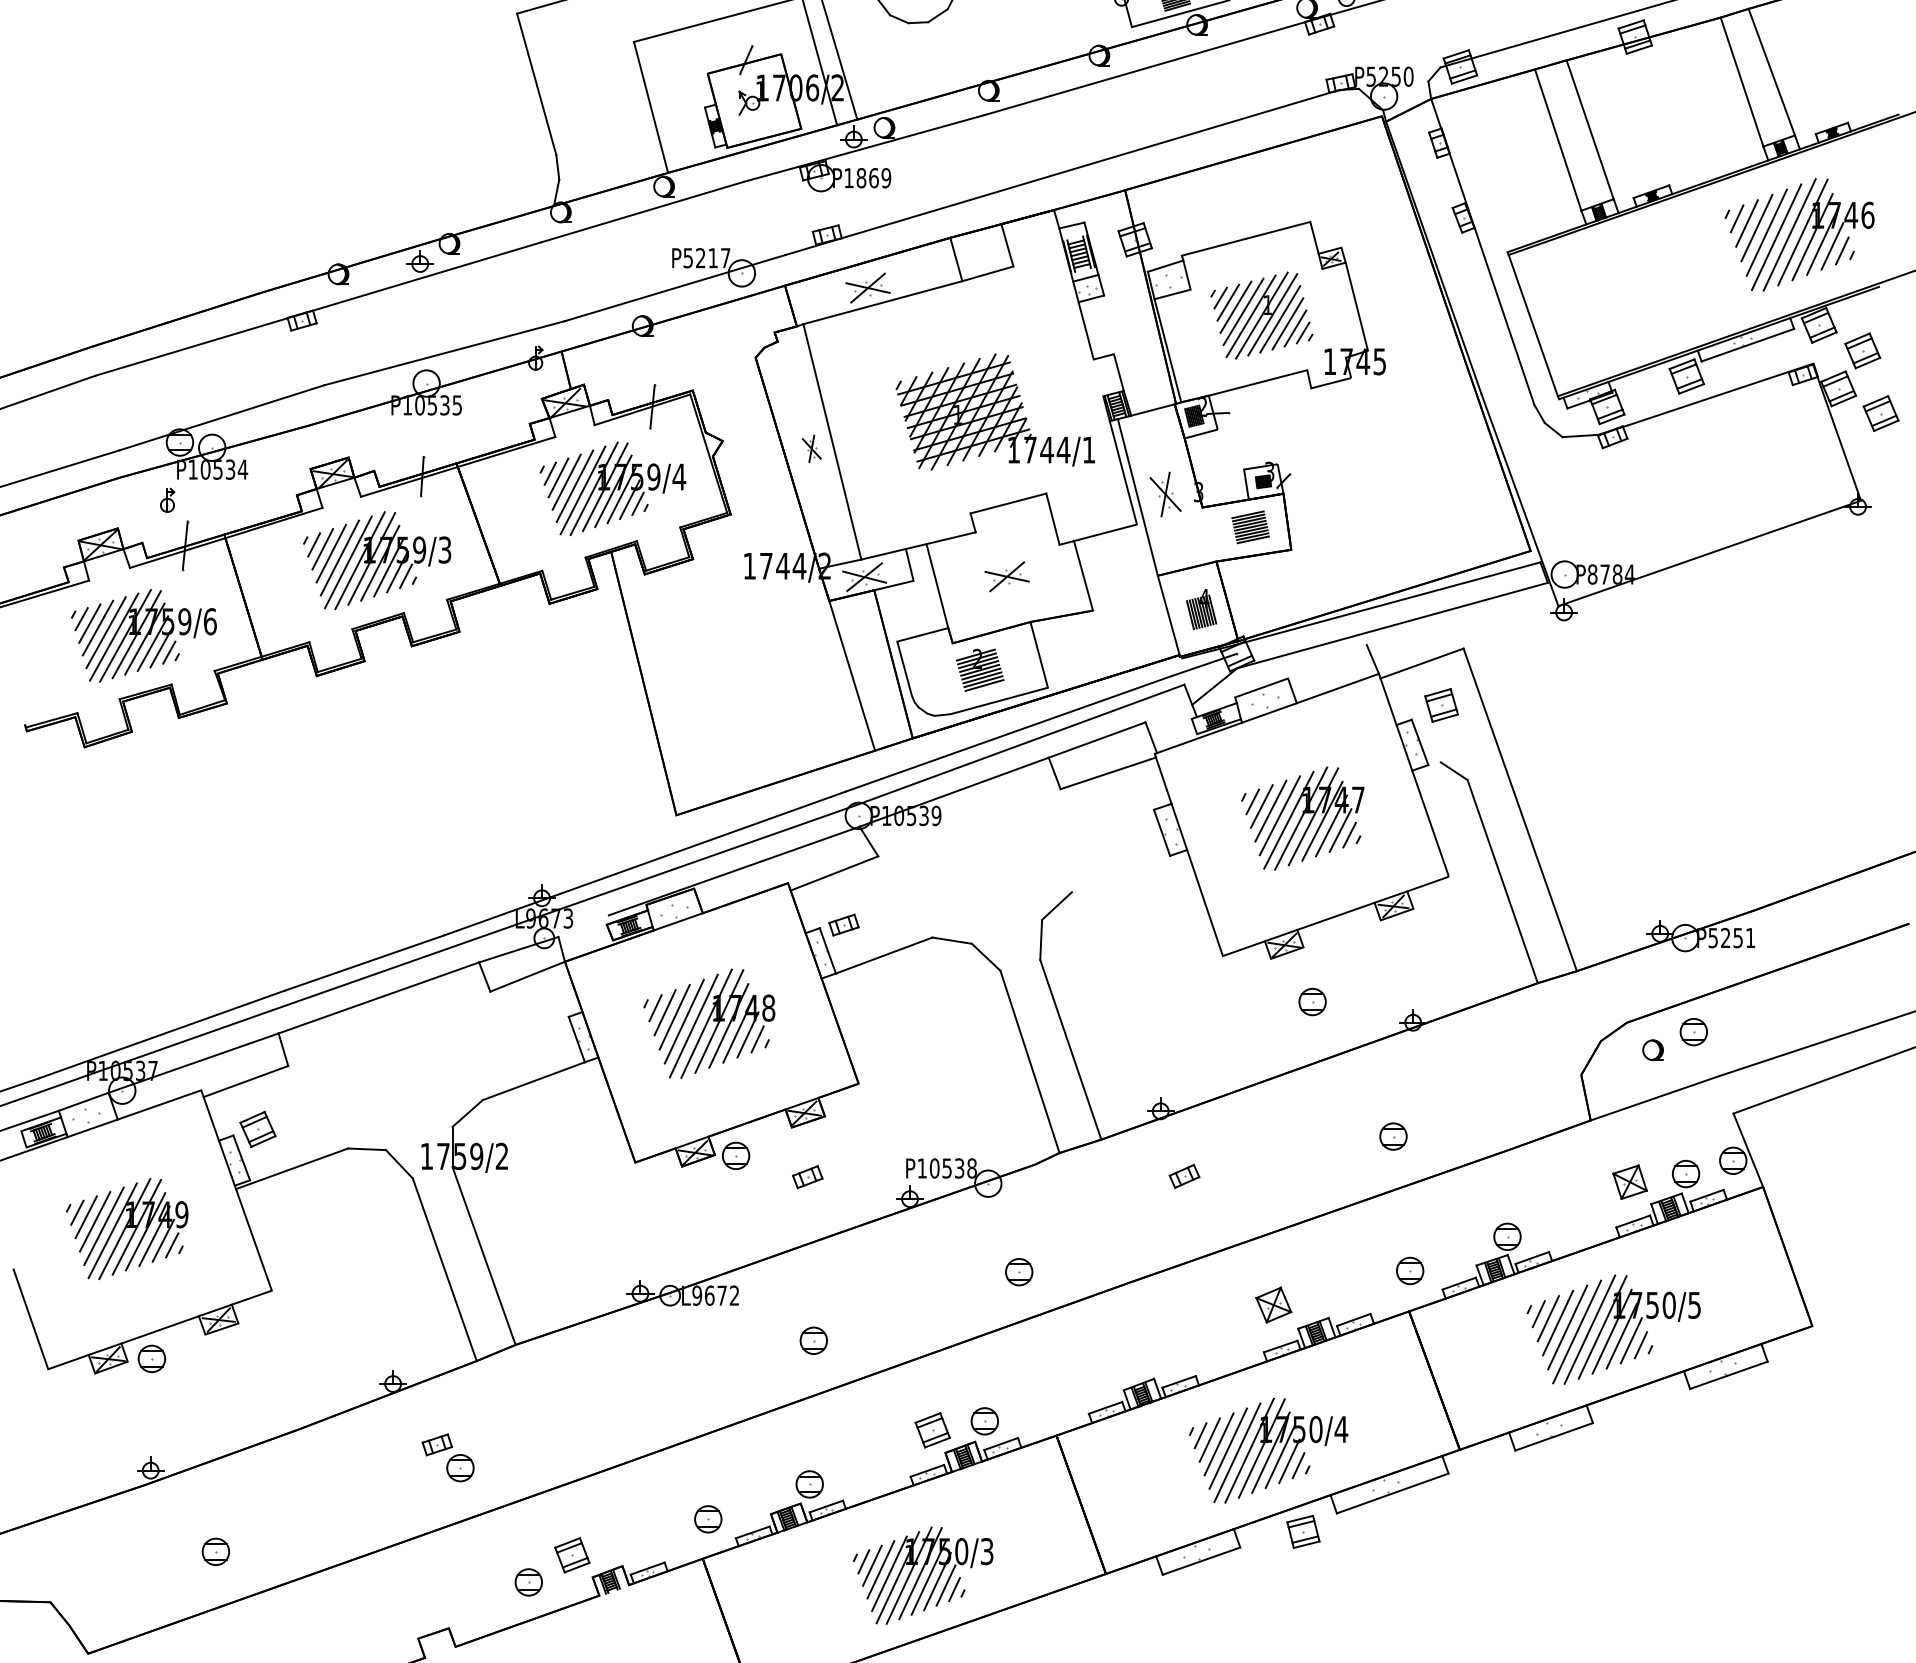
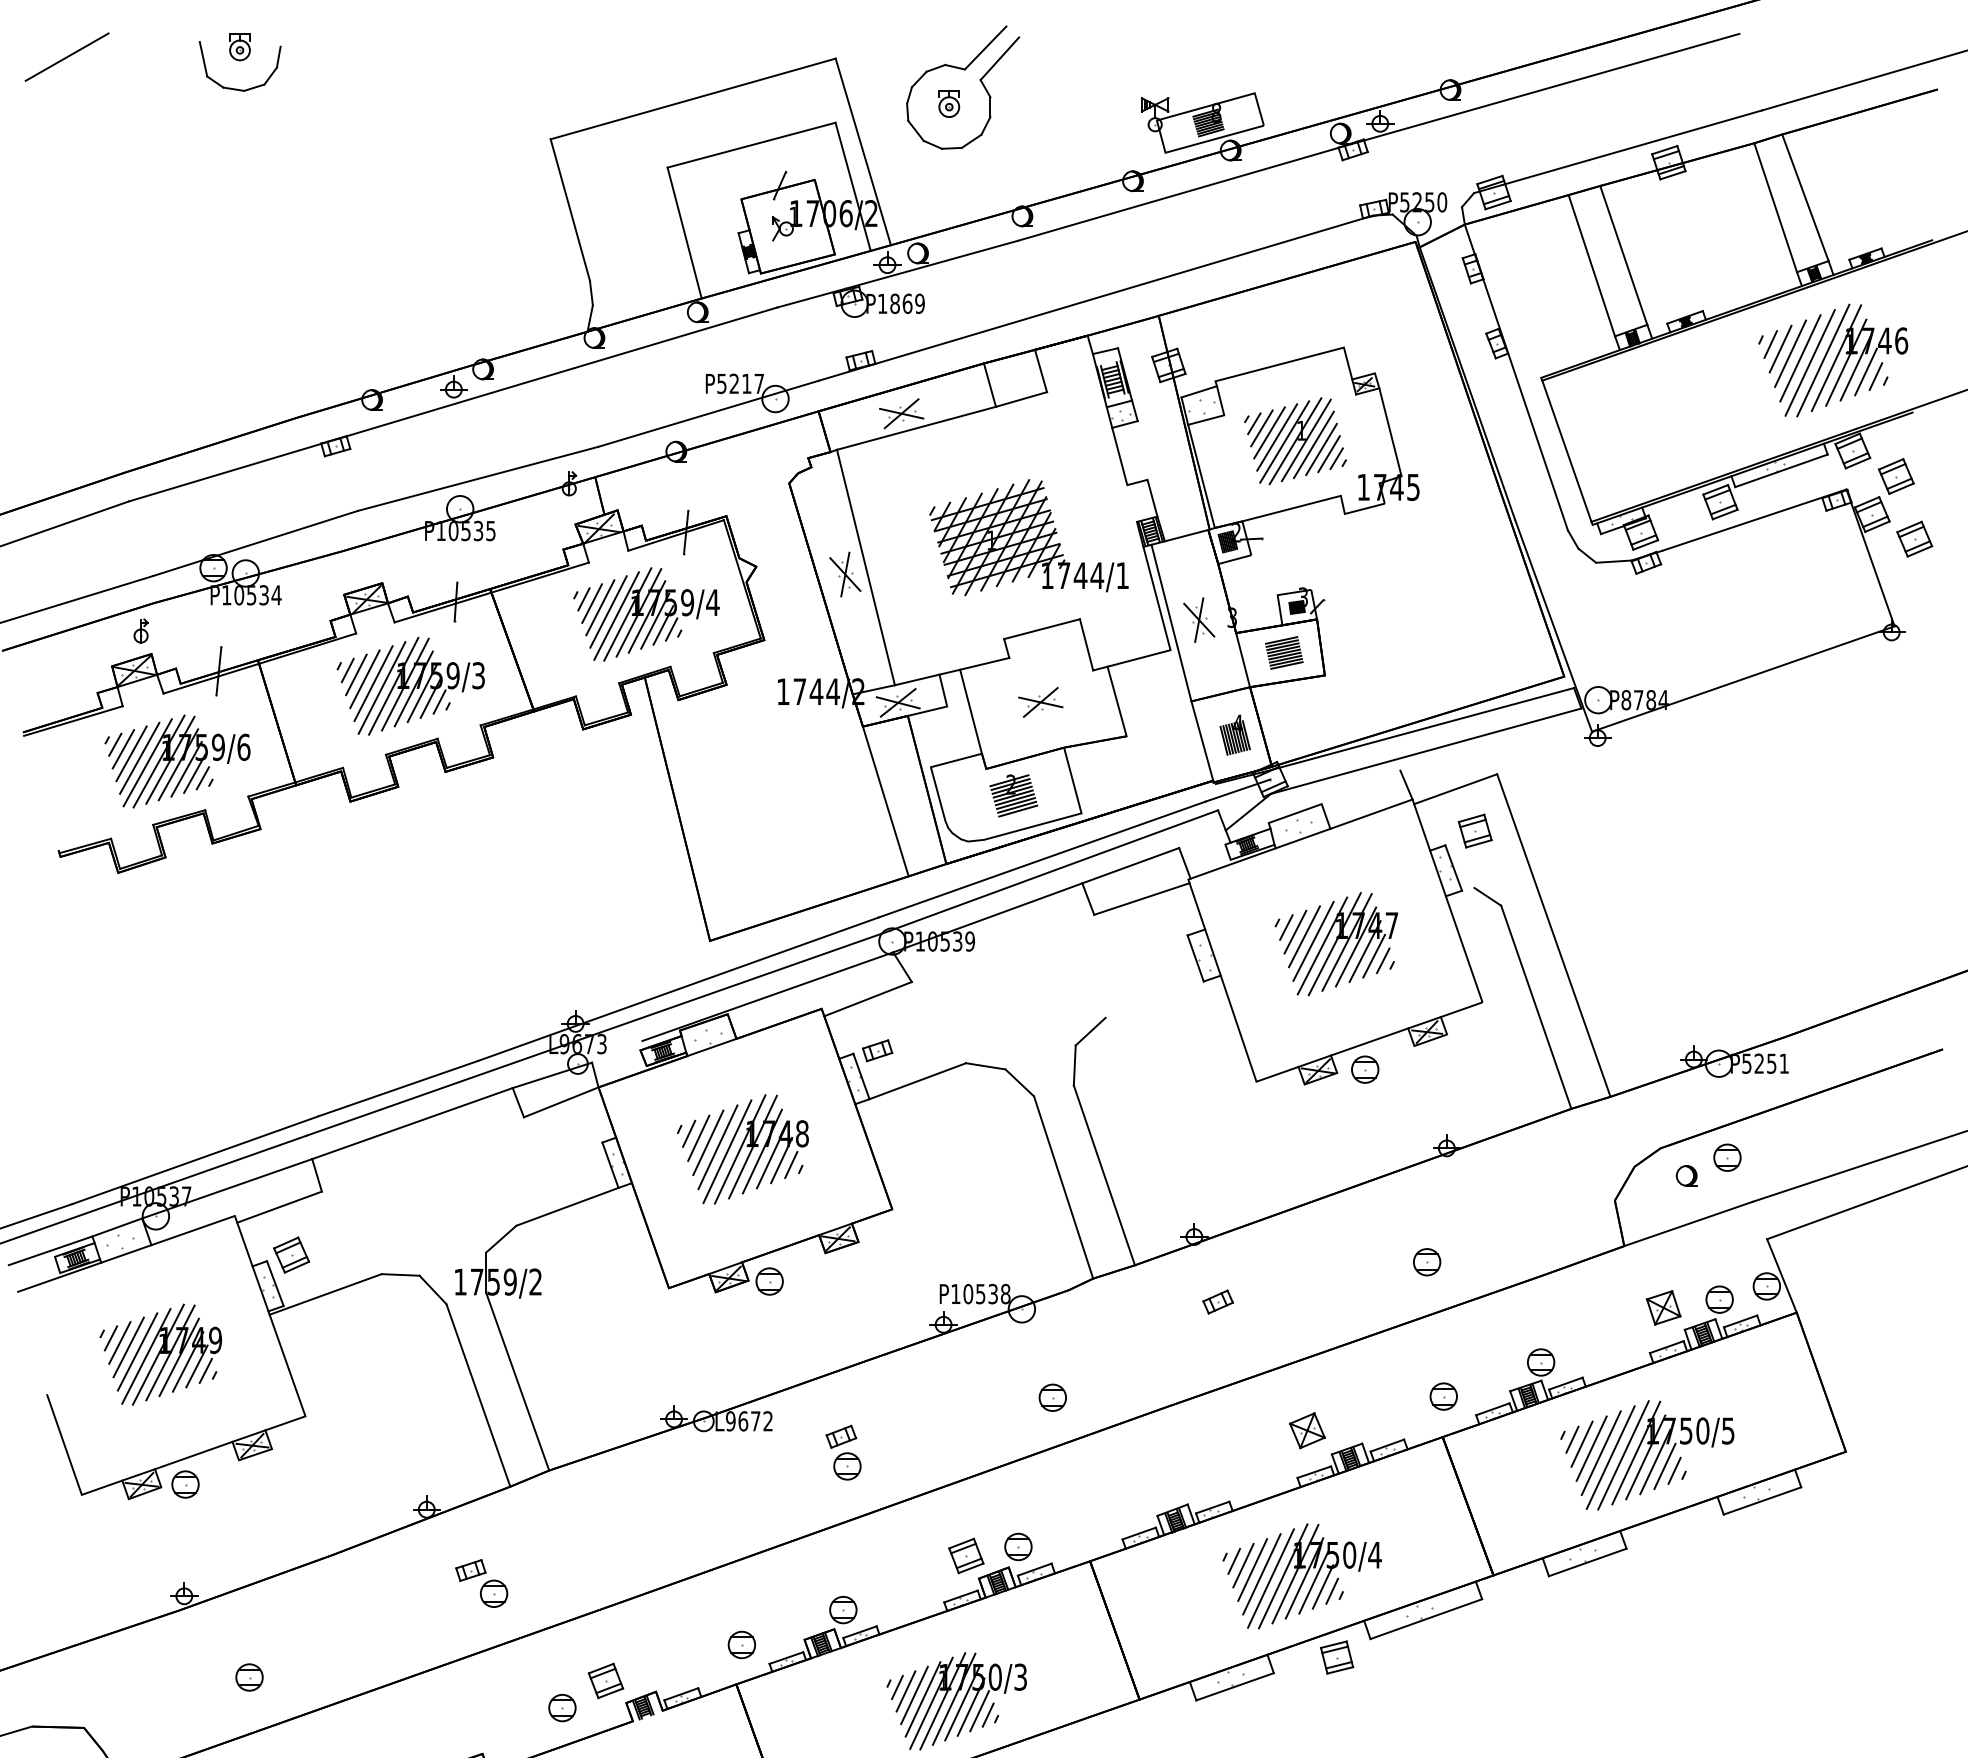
part: (811, 448) -> (845, 574), size x1.67
part: (166, 499) -> (140, 630), moved
line: (1209, 534) -> (1243, 660), added
part: (1312, 1001) -> (1365, 1069), moved
part: (807, 1176) -> (841, 1436), moved

